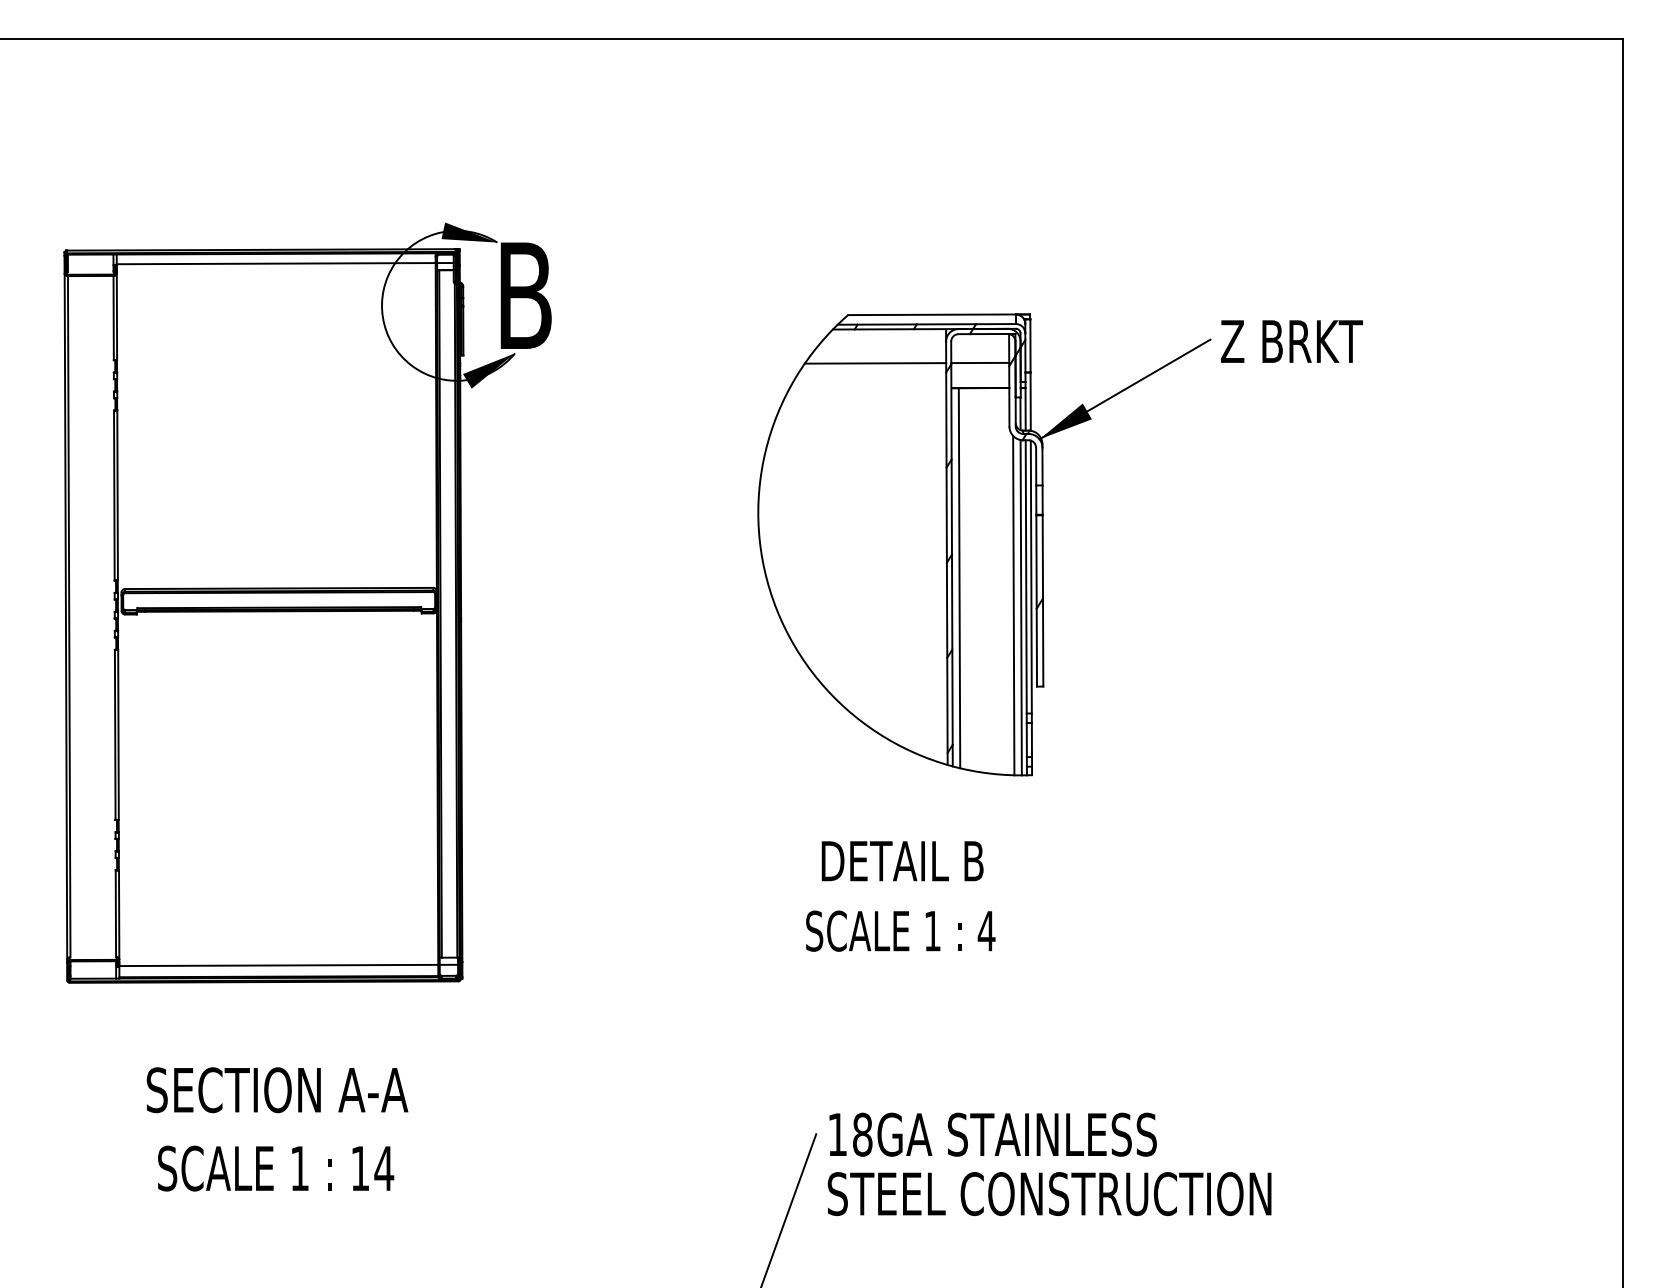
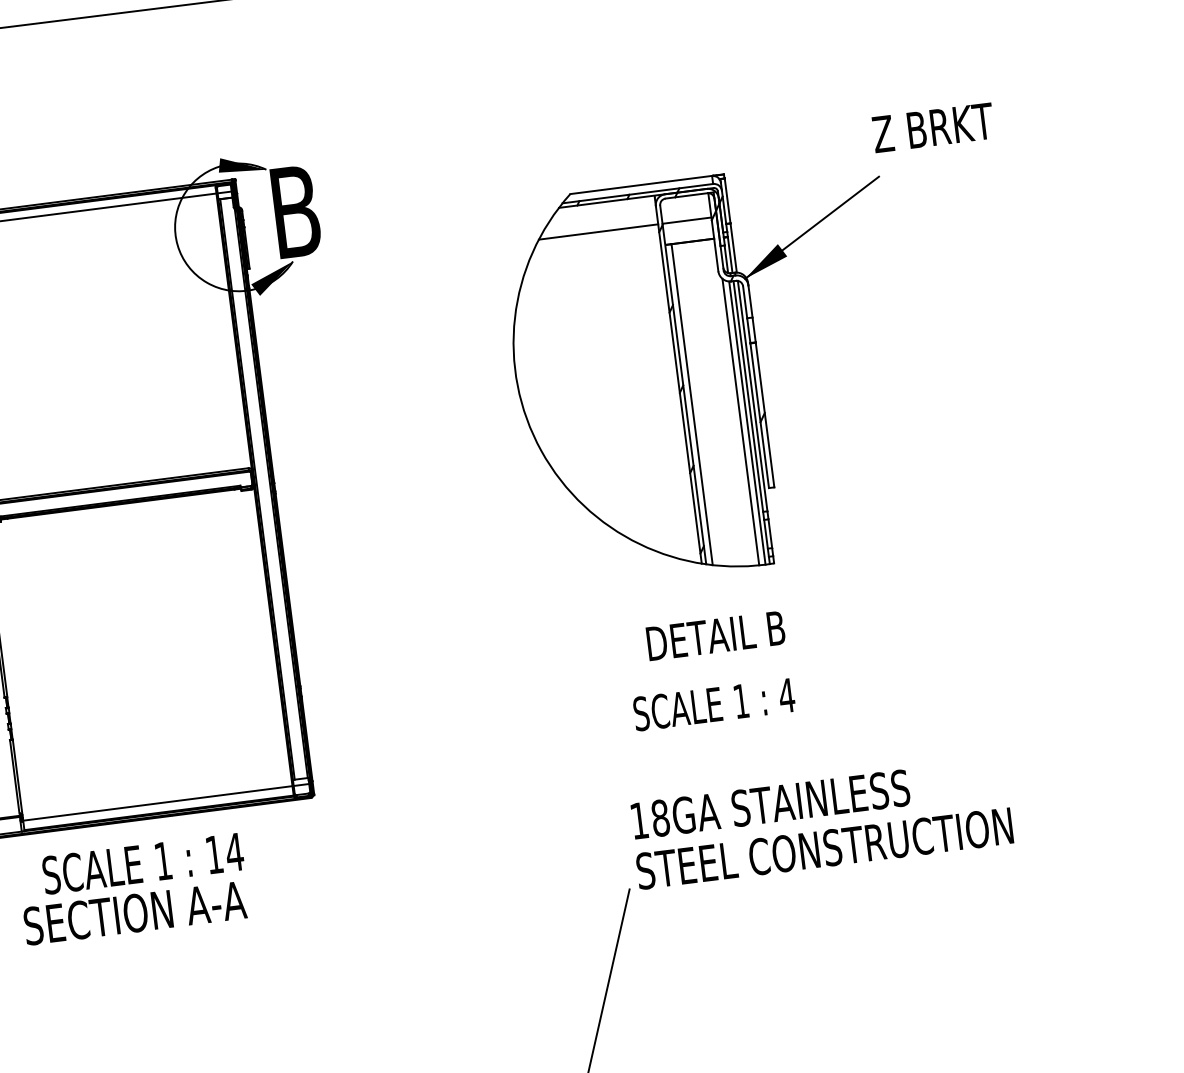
text: (1291, 341) -> (933, 127), moved
text: (902, 861) -> (715, 636), moved
text: (900, 930) -> (713, 704), moved
text: (277, 1090) -> (135, 913), moved
text: (1049, 1164) -> (821, 823), moved
text: (276, 1168) -> (143, 863), moved

